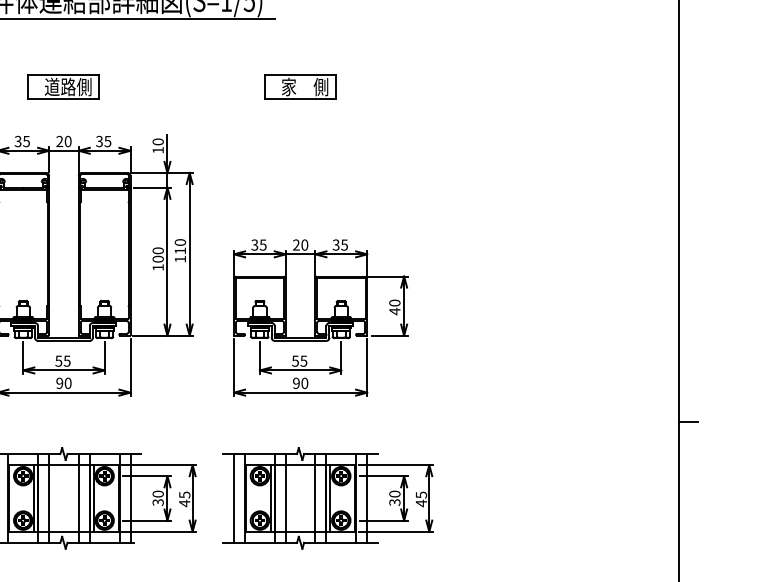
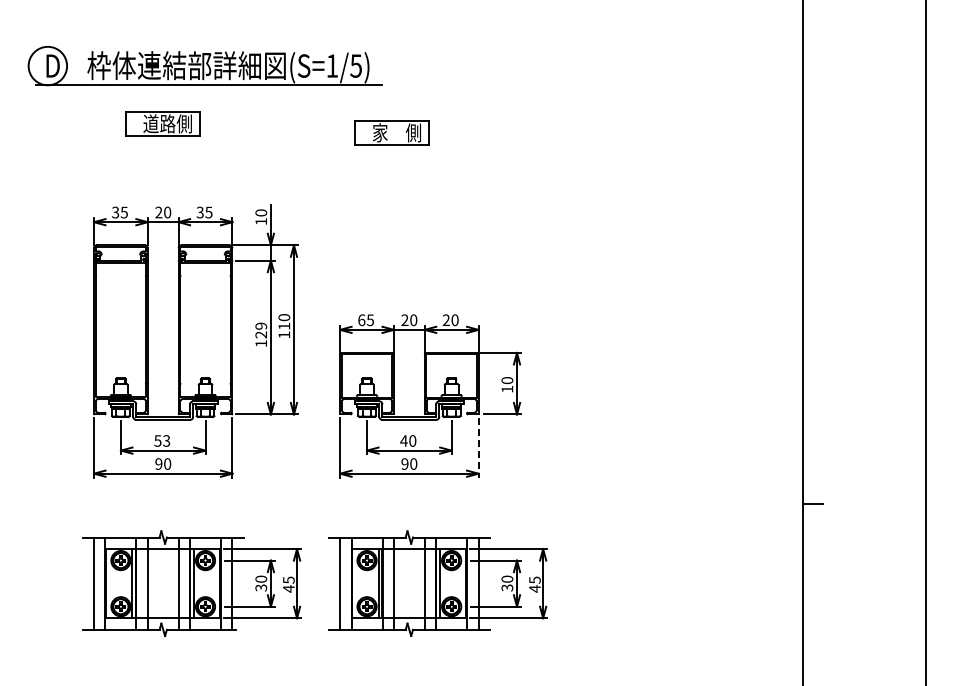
part: (63, 86) -> (162, 123), moved
part: (299, 86) -> (391, 132), moved
text: (254, 245) -> (361, 320), 35 -> 65
text: (340, 245) -> (450, 320), 35 -> 20
text: (158, 254) -> (261, 330), 100 -> 129
text: (394, 311) -> (507, 389), 40 -> 10
text: (67, 360) -> (166, 440), 55 -> 53
text: (299, 360) -> (408, 440), 55 -> 40
line: (367, 367) -> (478, 447), solid -> dashed

